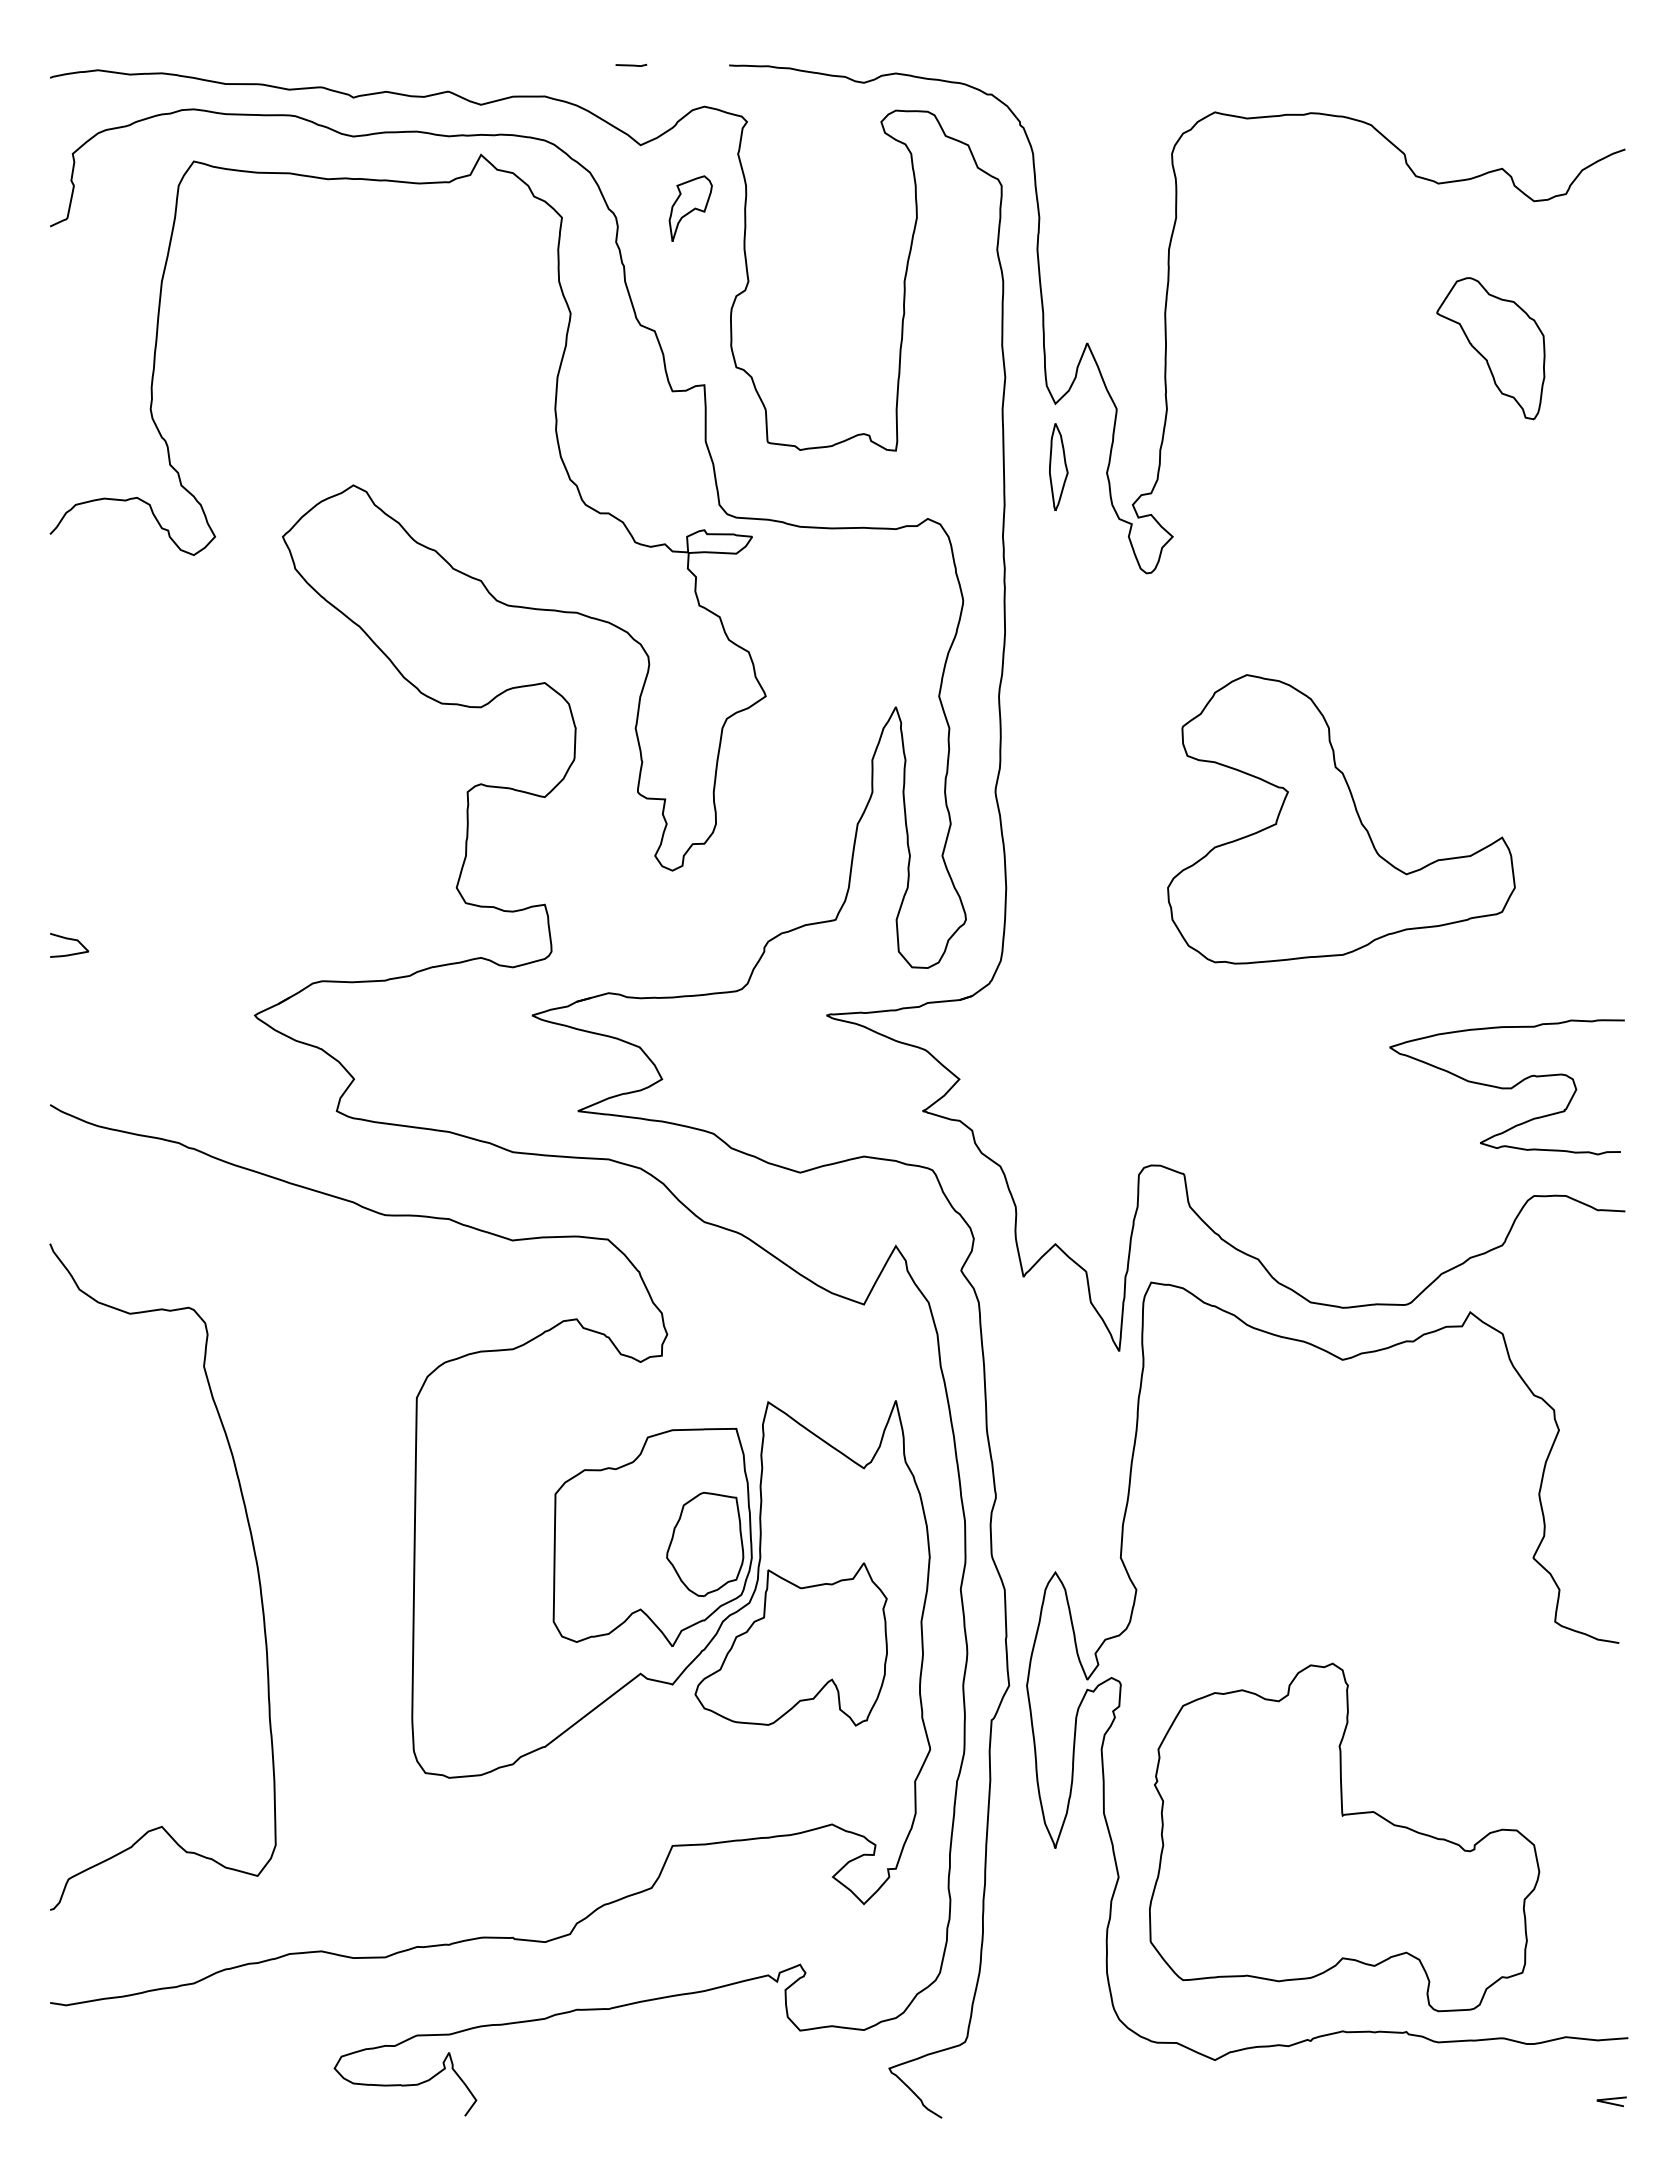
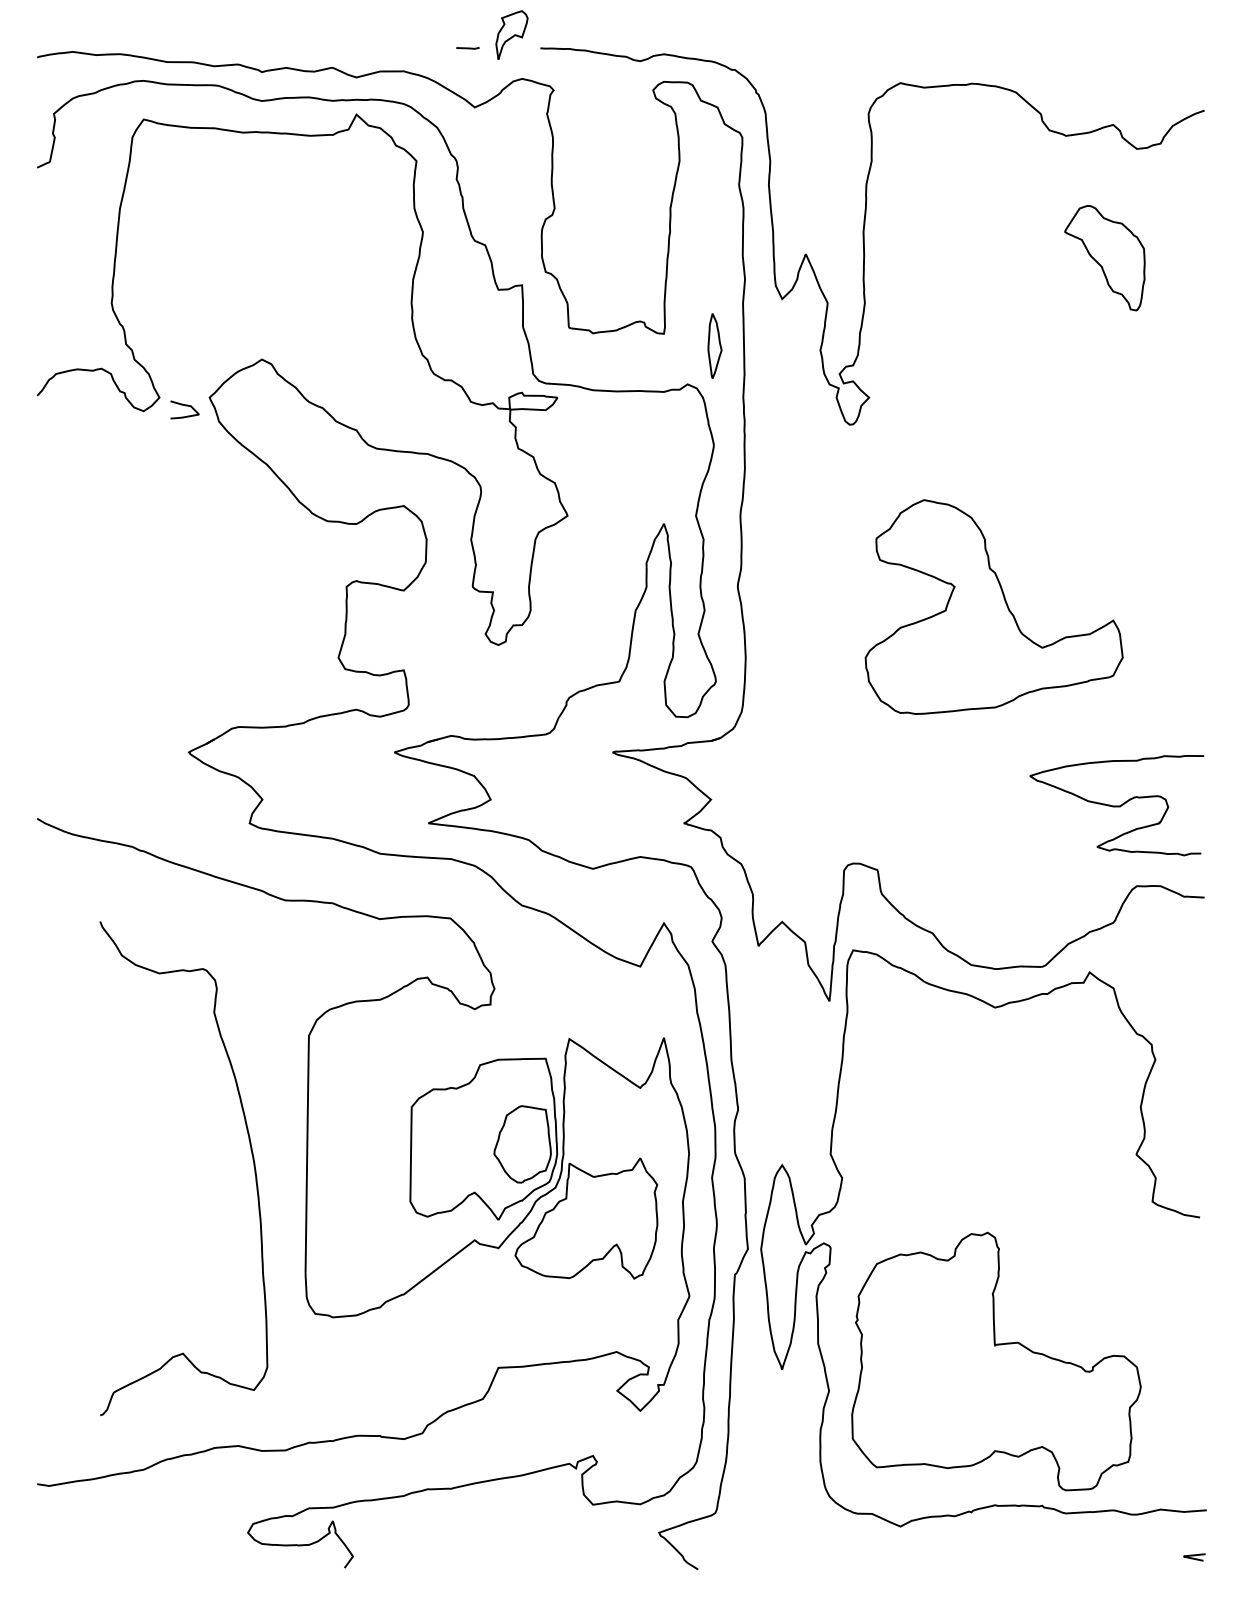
part: (690, 208) -> (511, 35), moved
part: (1058, 466) -> (714, 345), moved
curve: (71, 940) -> (186, 406), moved
curve: (254, 1557) -> (251, 1154), moved

